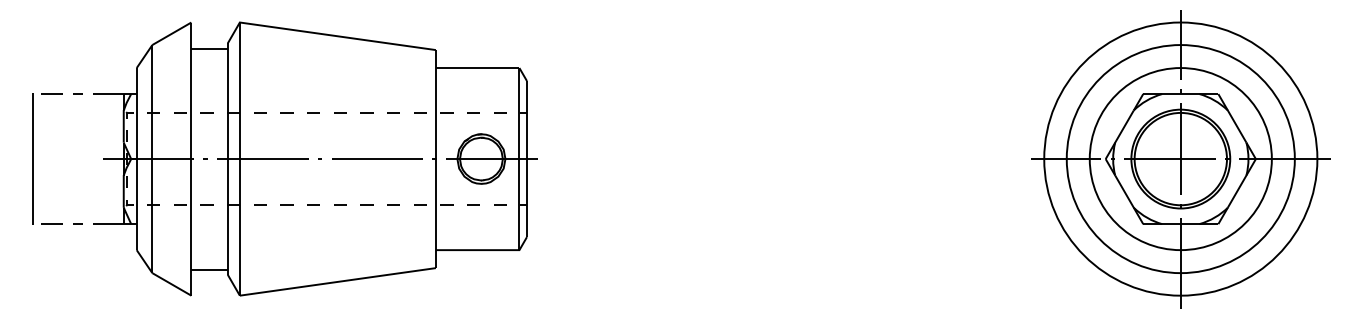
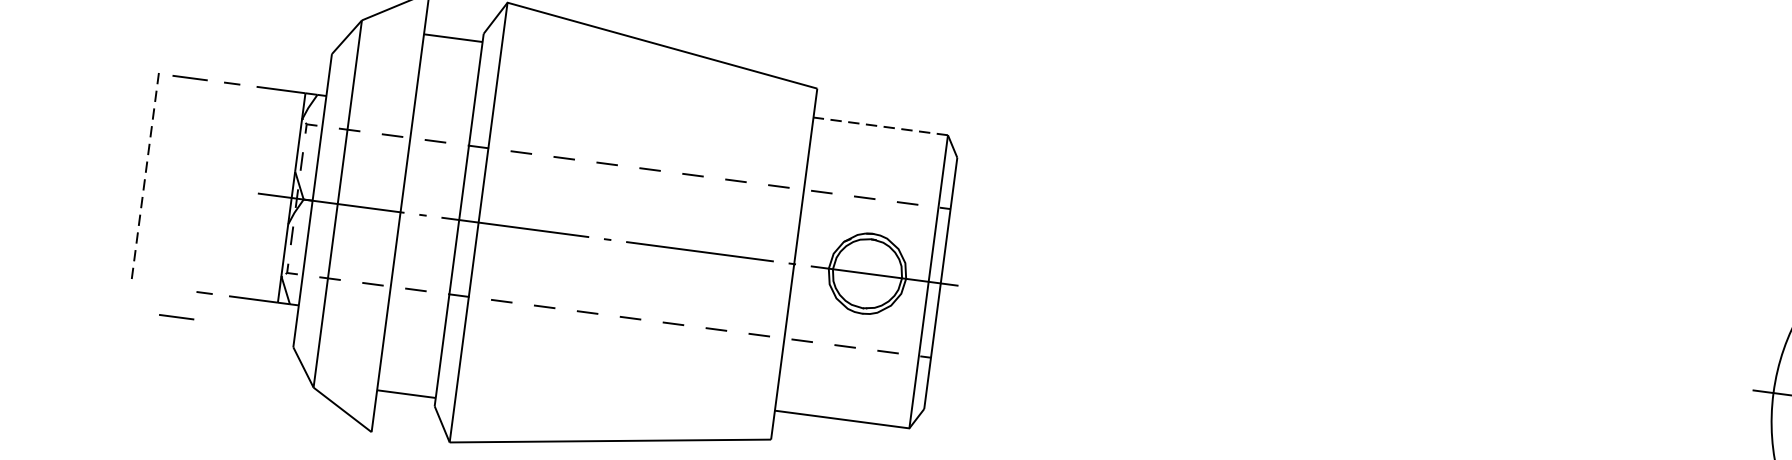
line: (477, 68) -> (880, 127), solid -> dashed
line: (32, 159) -> (144, 179), solid -> dashed
line: (51, 223) -> (175, 316), moved

